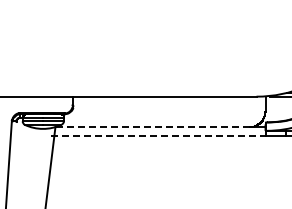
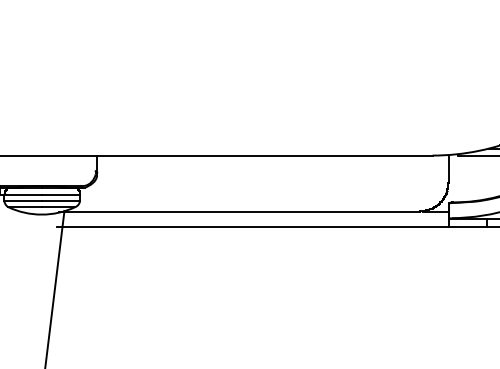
line: (151, 127) -> (240, 212), dashed -> solid
line: (158, 135) -> (253, 226), dashed -> solid

